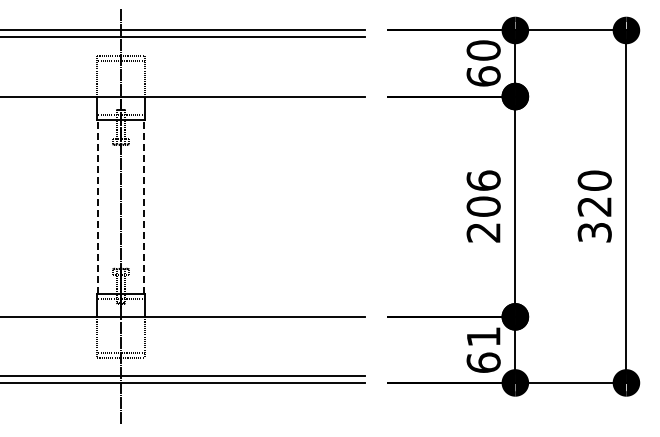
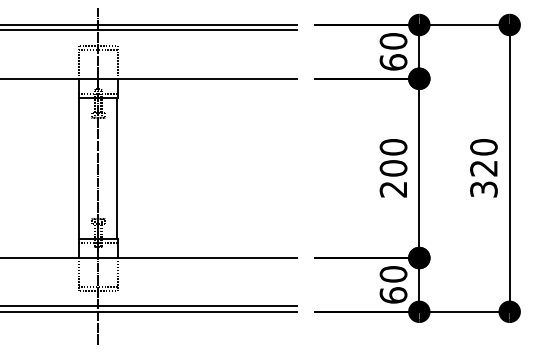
text: (483, 180) -> (393, 147), 206 -> 200
line: (97, 206) -> (79, 168), dashed -> solid
line: (144, 206) -> (117, 168), dashed -> solid
text: (483, 336) -> (393, 274), 61 -> 60

